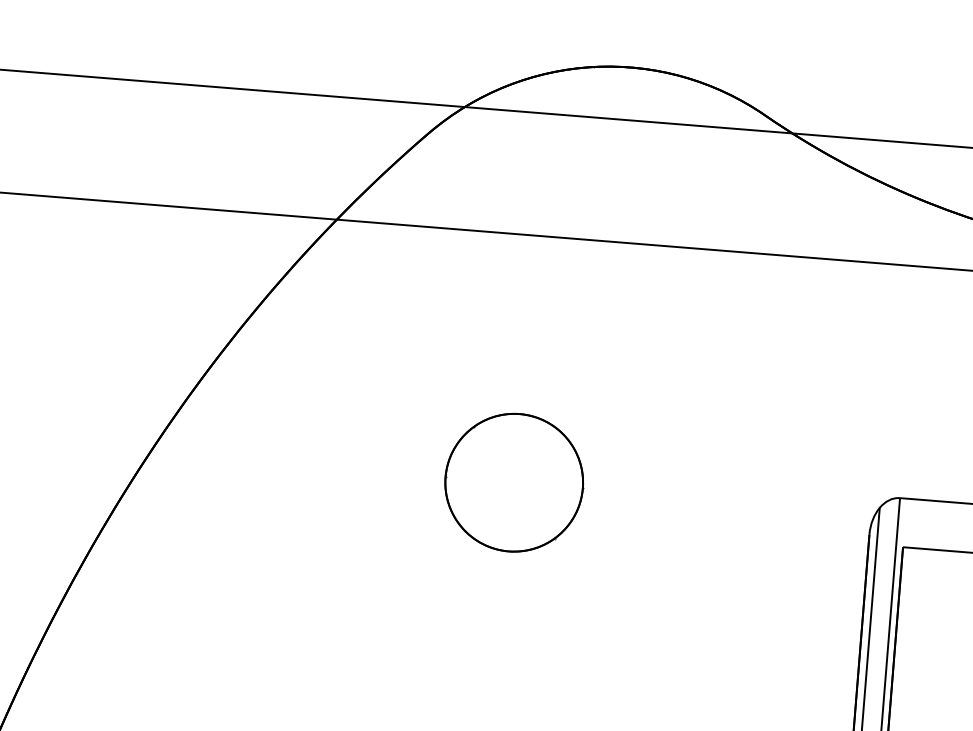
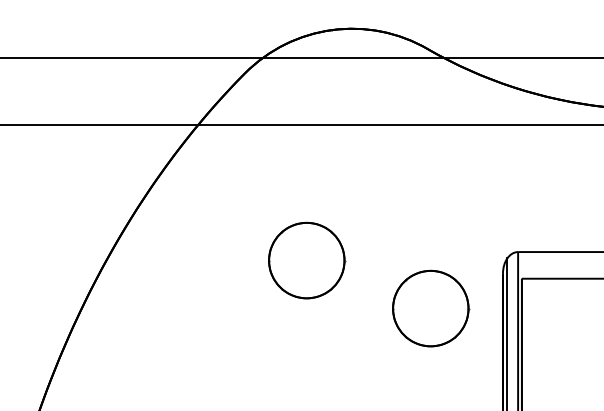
part: (734, 588) -> (431, 308), added

